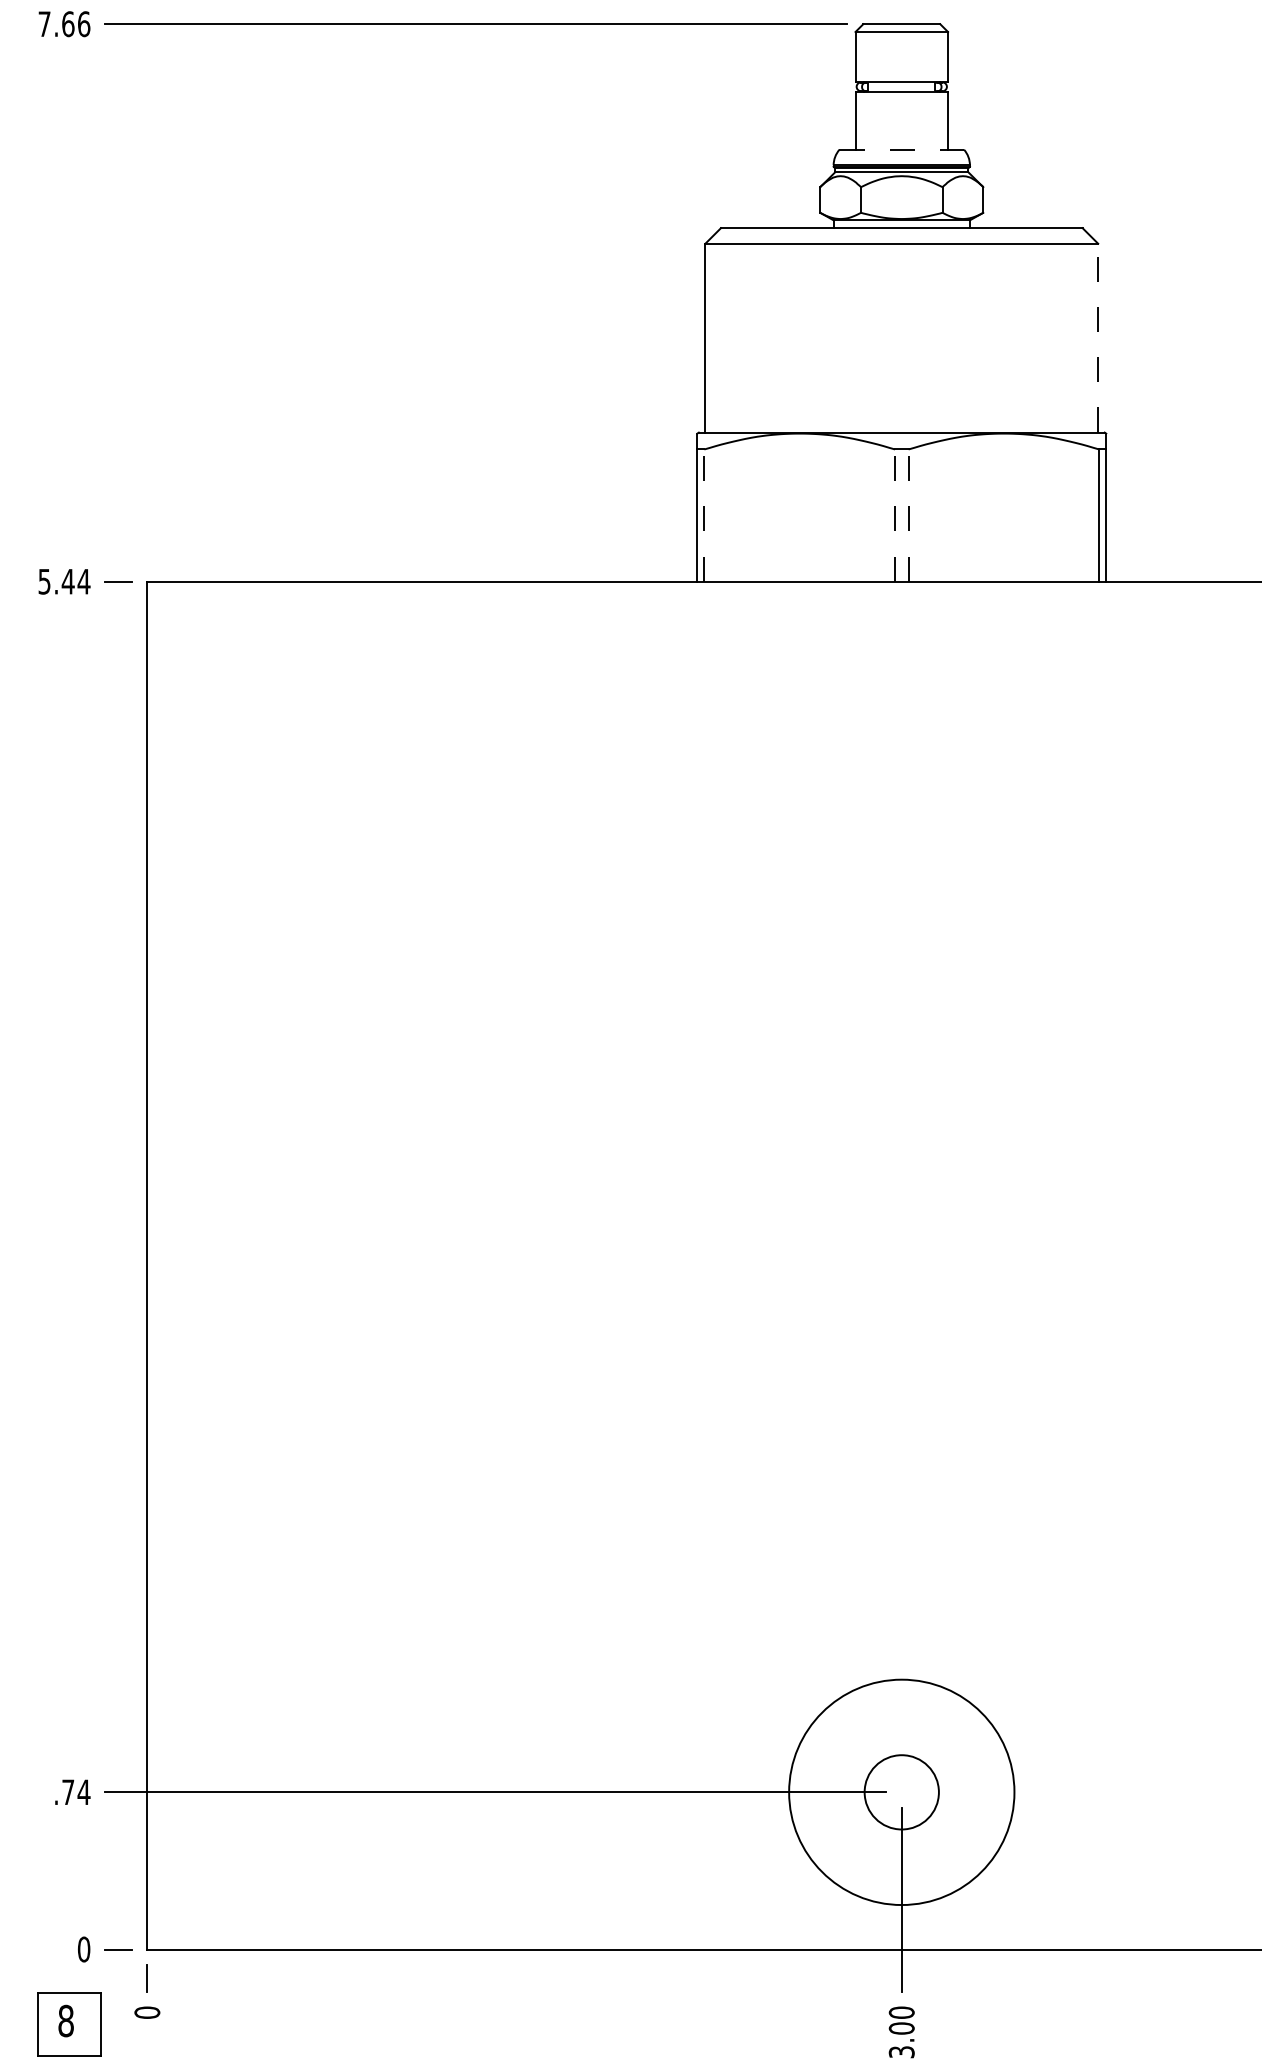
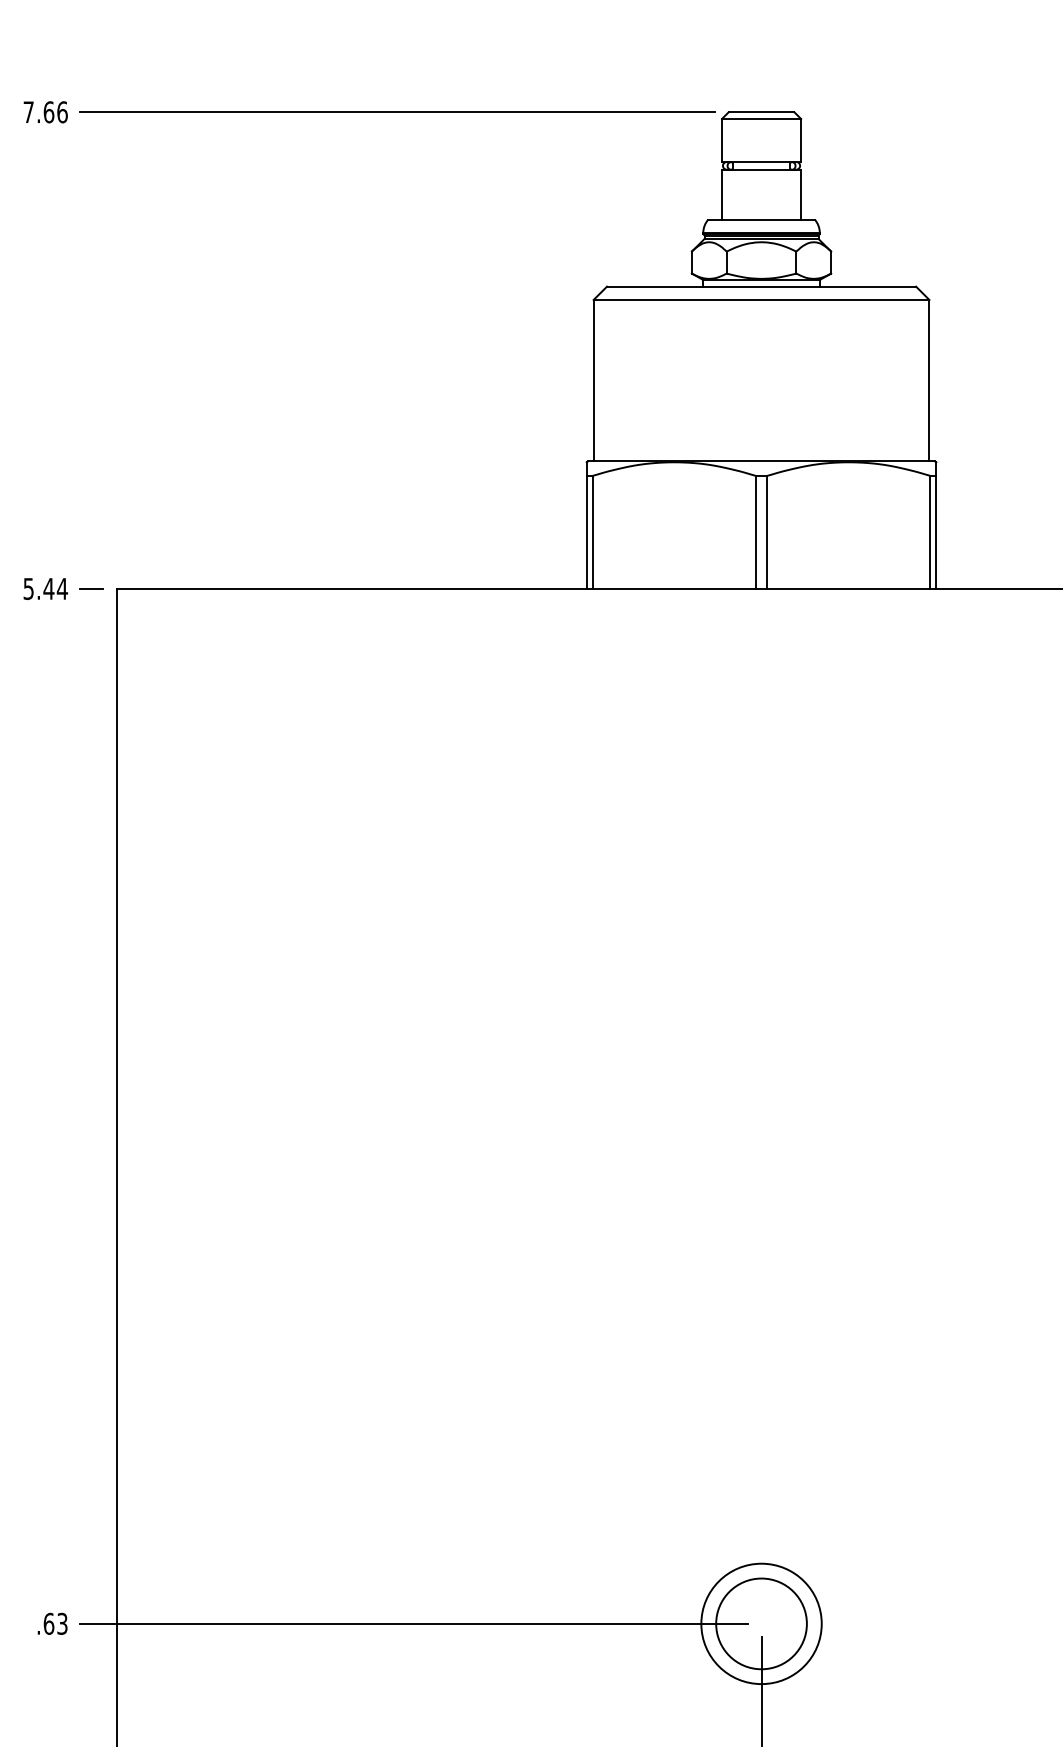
line: (902, 149) -> (762, 219), dashed -> solid
line: (1098, 337) -> (929, 380), dashed -> solid
line: (704, 515) -> (592, 532), dashed -> solid
line: (895, 515) -> (756, 532), dashed -> solid
line: (908, 515) -> (767, 532), dashed -> solid
circle: (901, 1791) -> (761, 1623), size x0.62
text: (76, 1792) -> (56, 1624), .74 -> .63
circle: (901, 1792) -> (761, 1624), size x1.43

